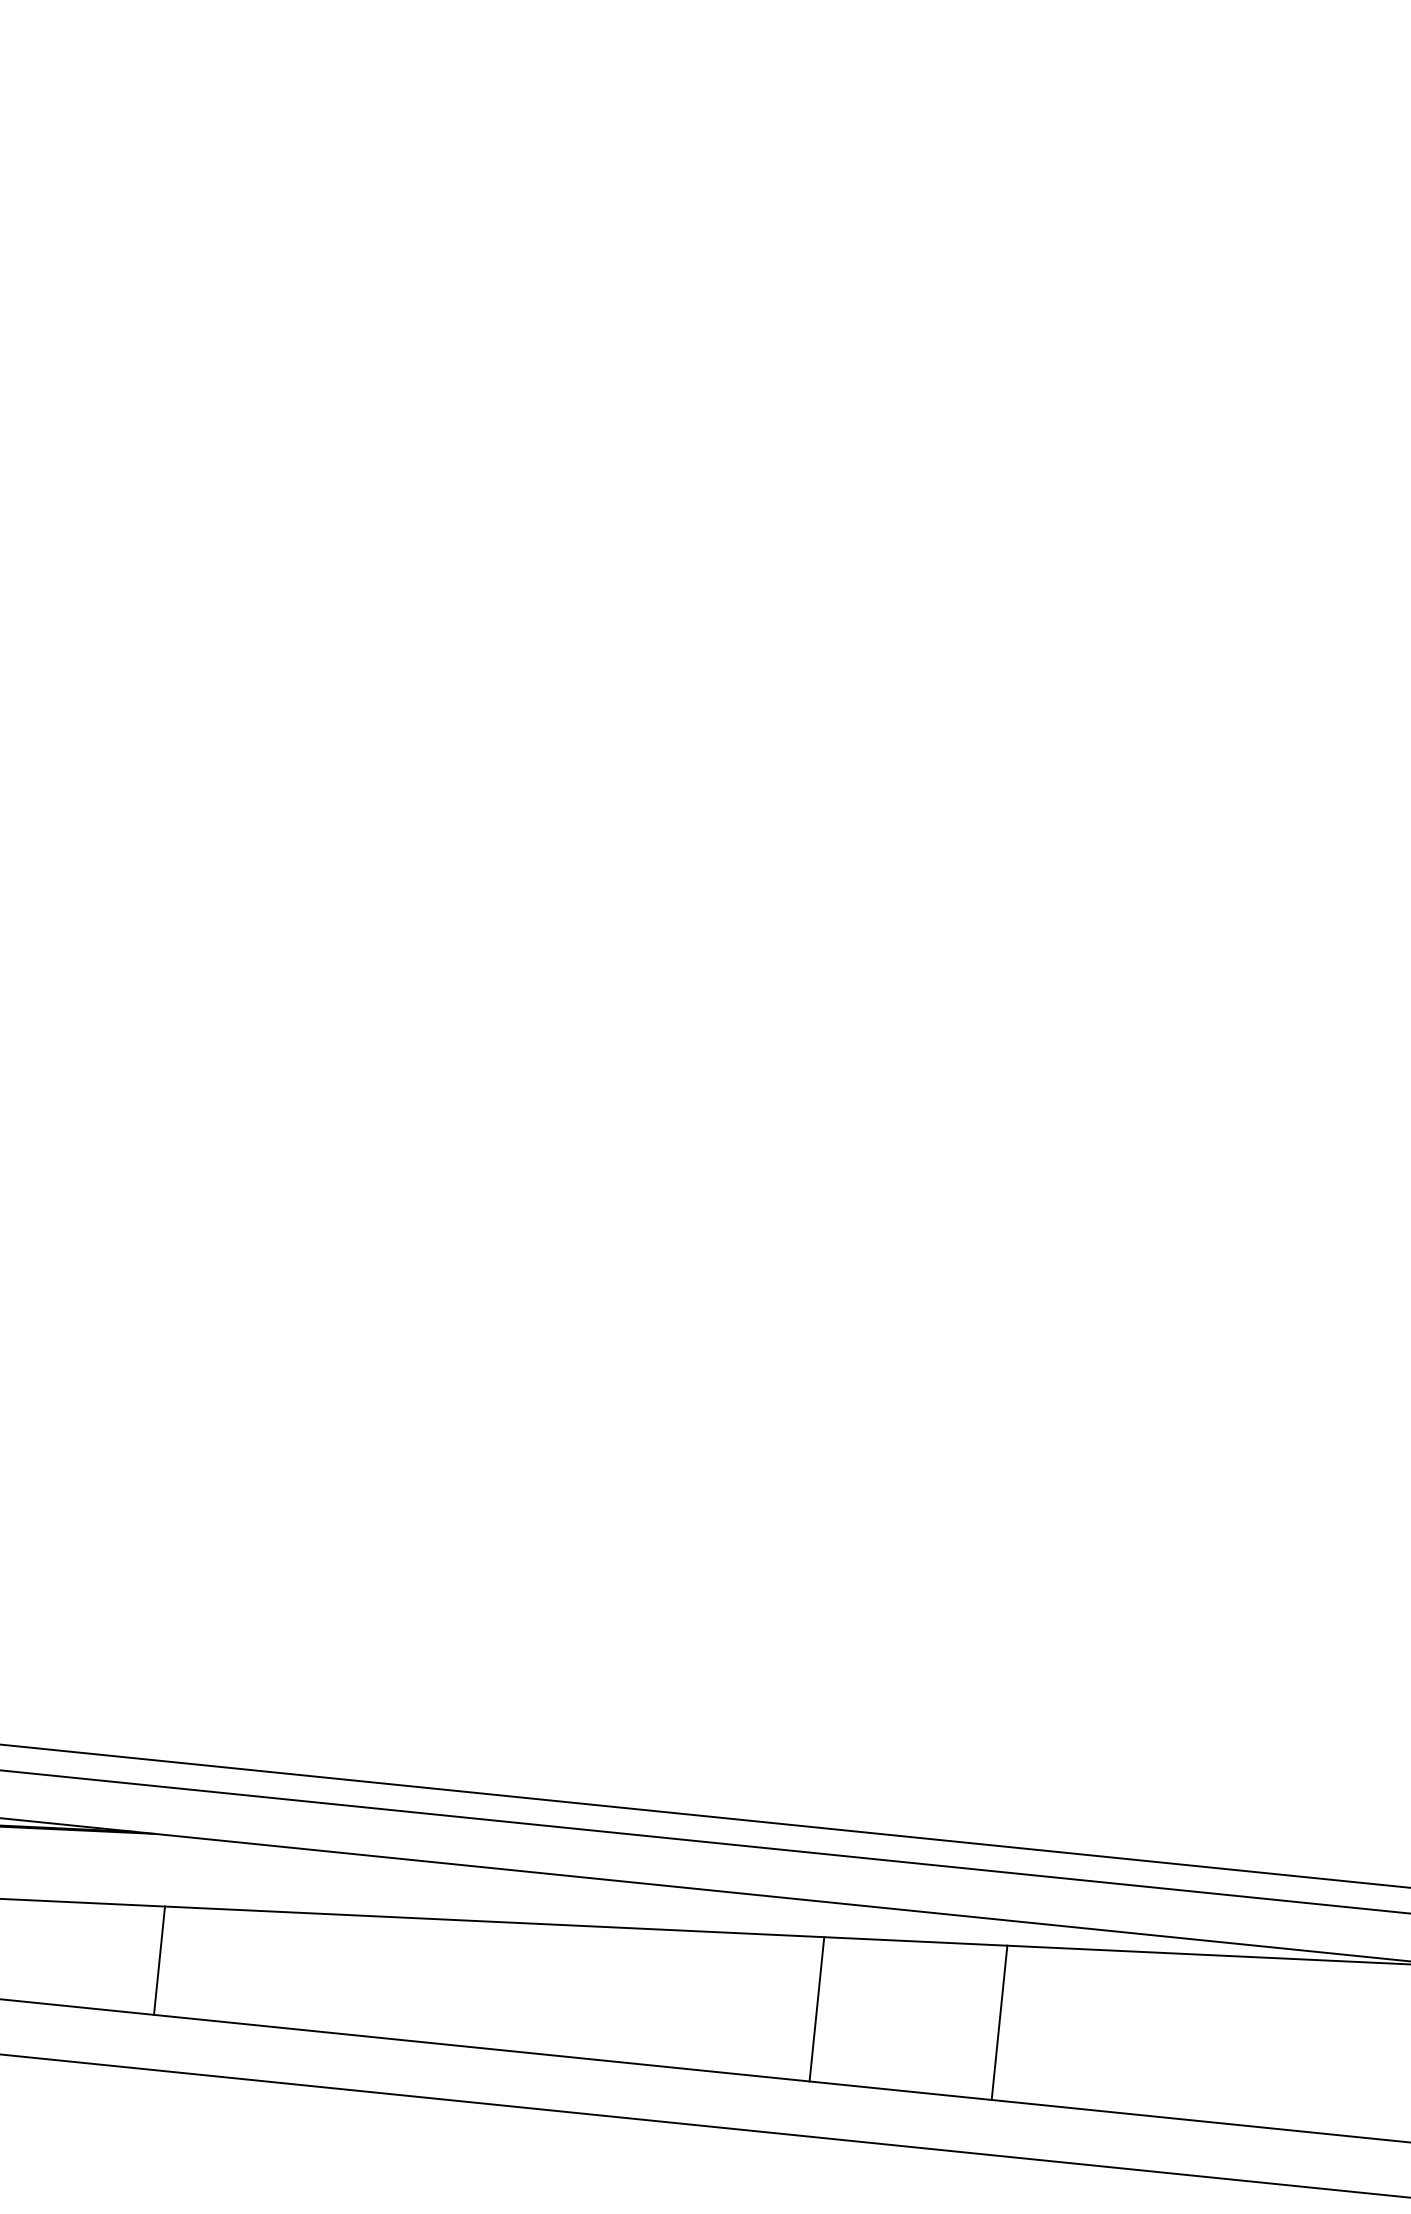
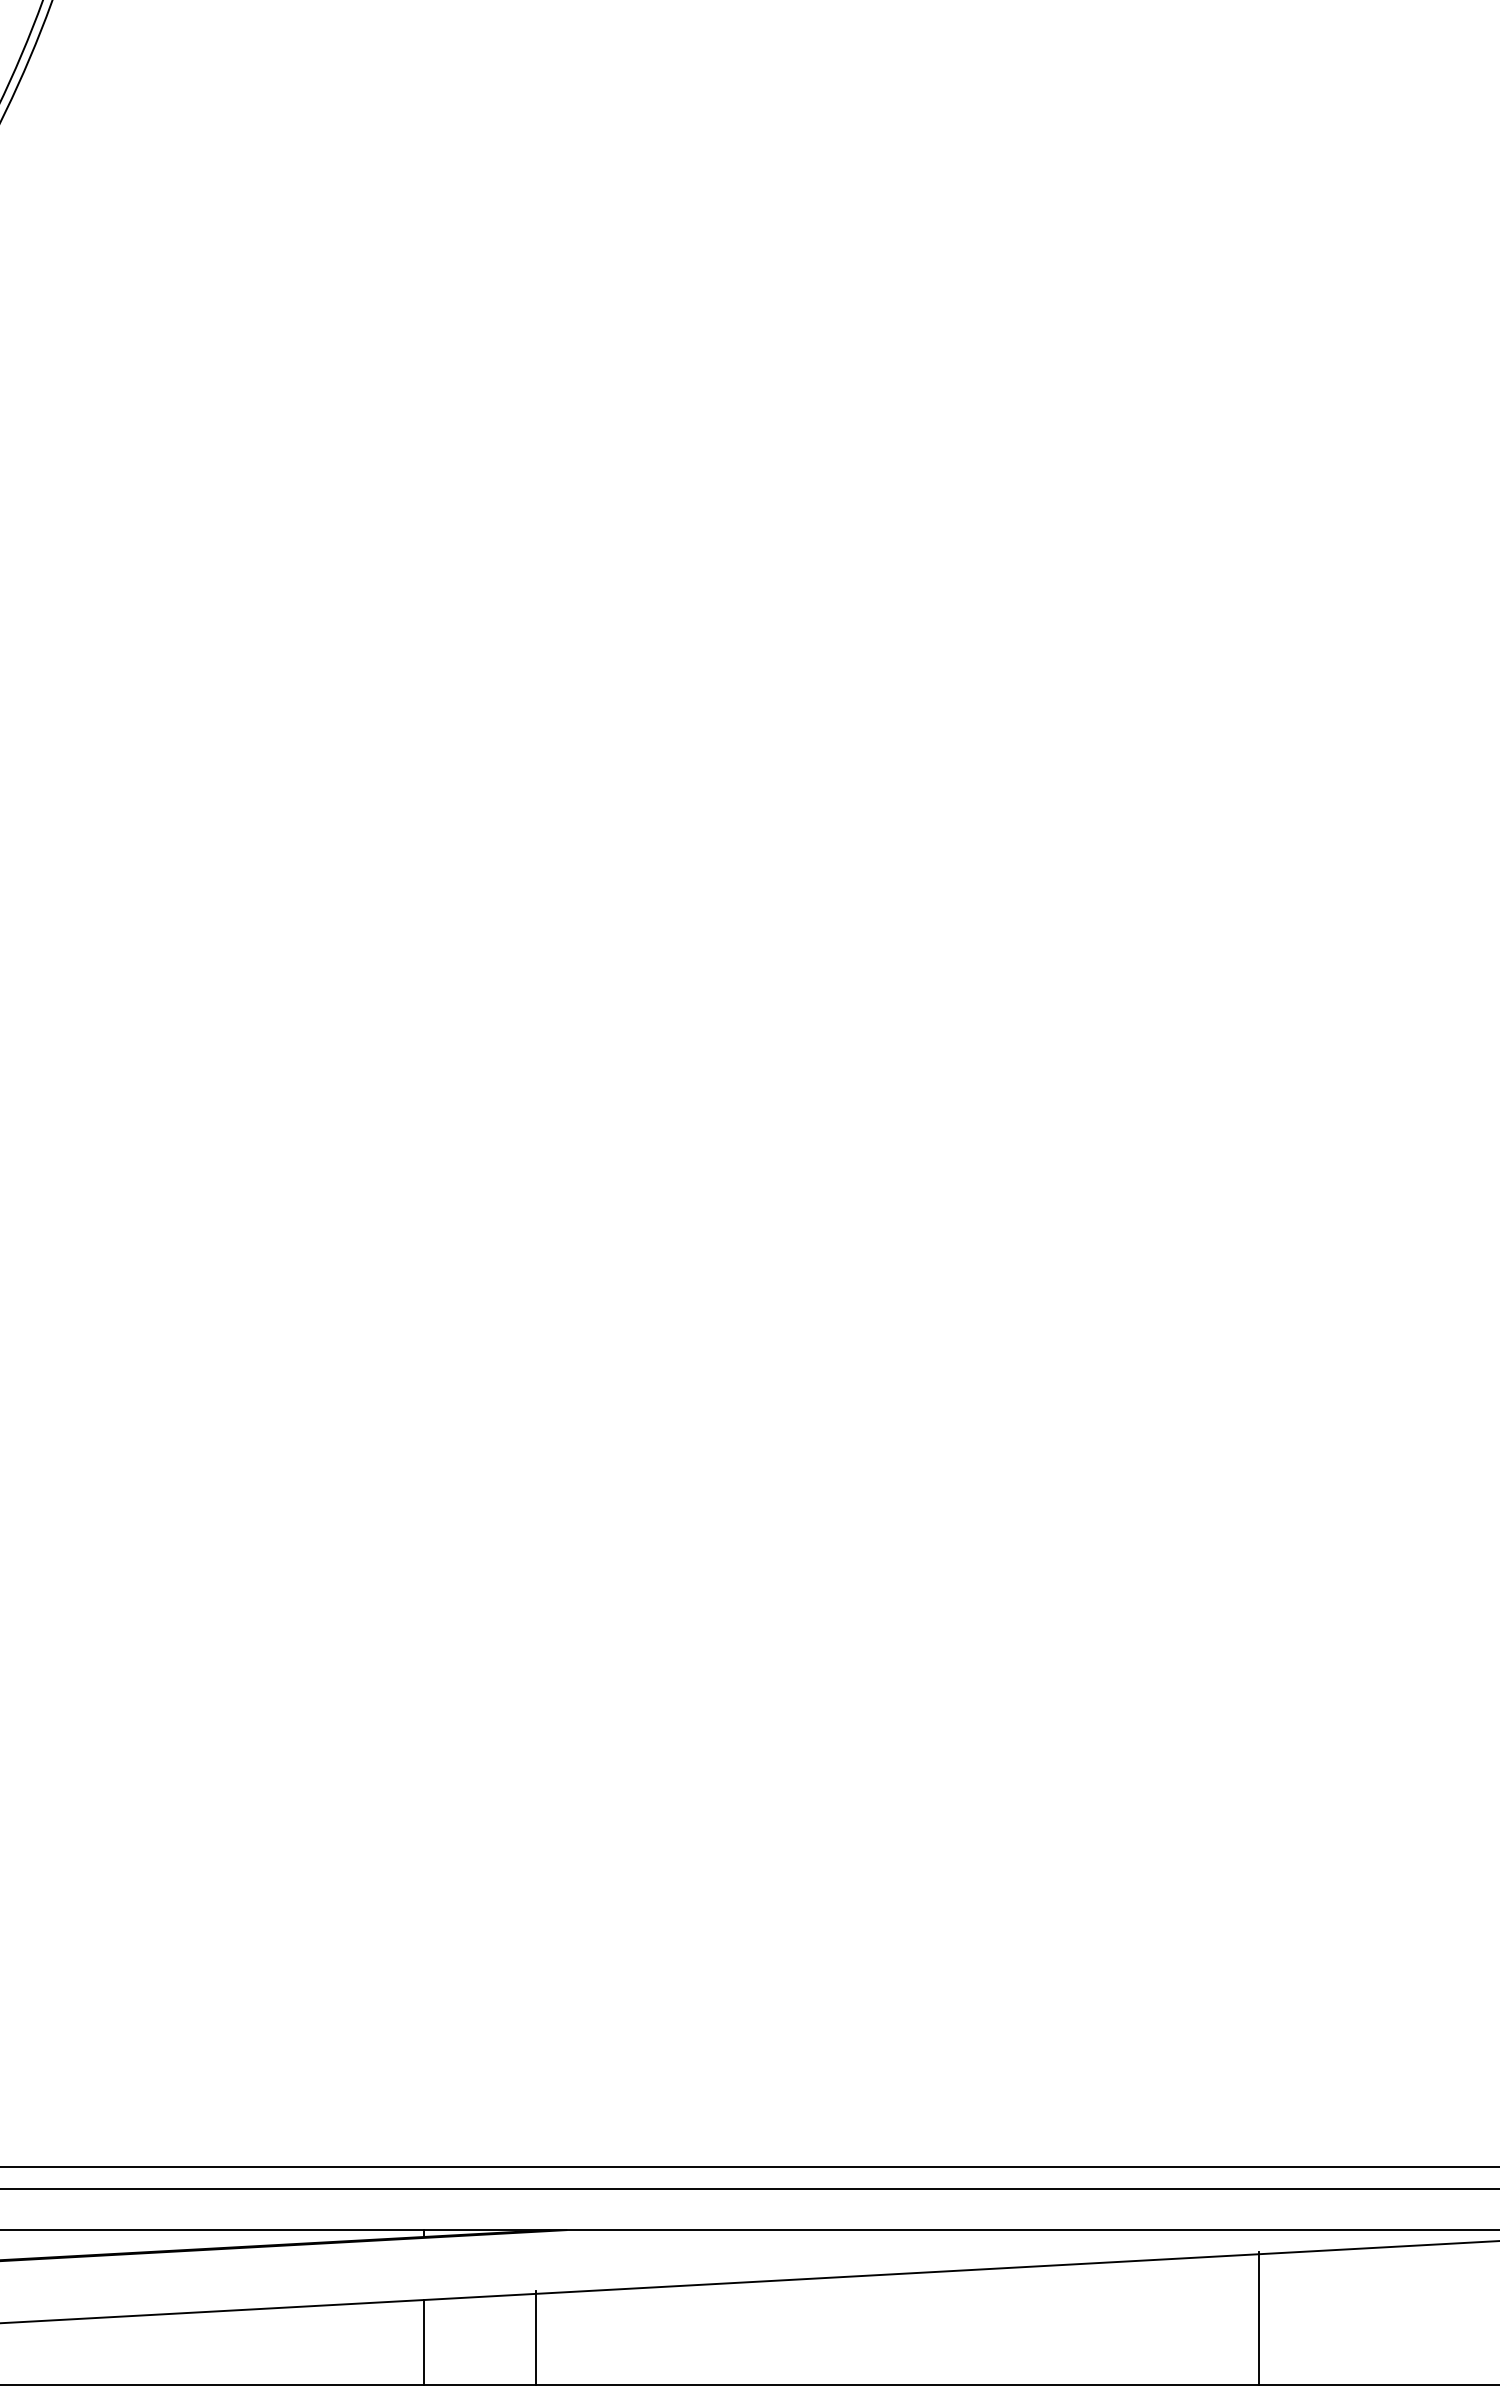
line: (159, 1959) -> (536, 2337), moved
line: (816, 2009) -> (1147, 2322), removed
line: (999, 2021) -> (1259, 2317), moved

